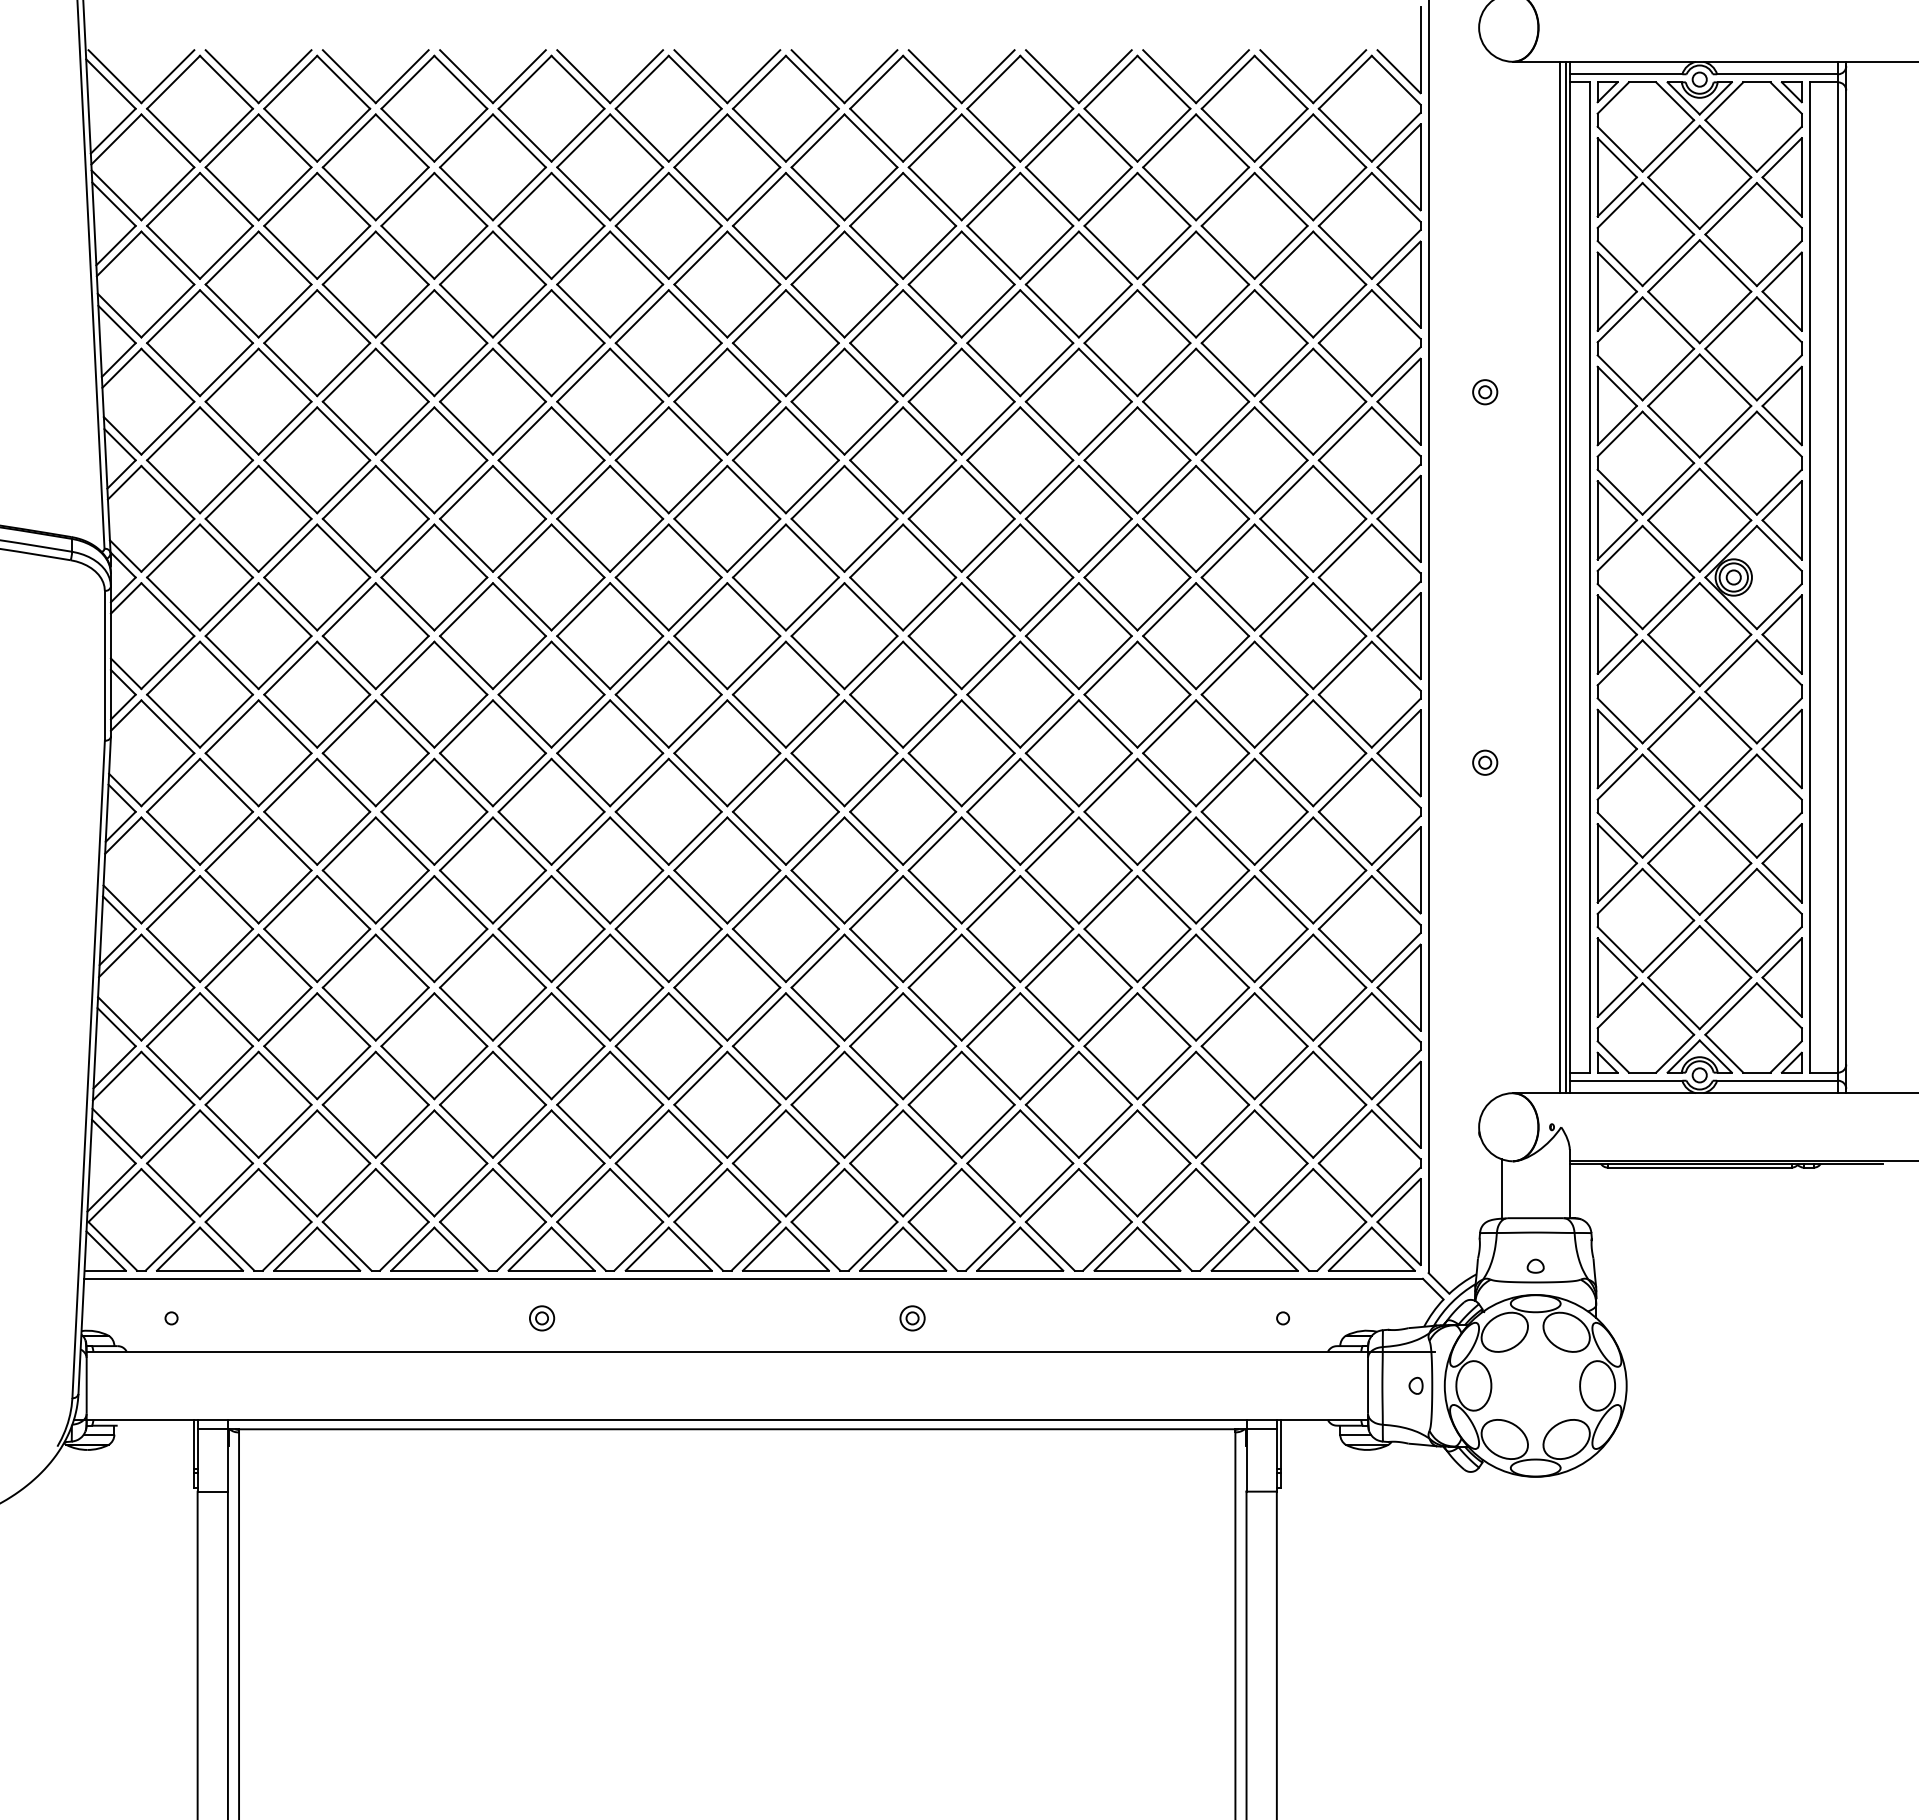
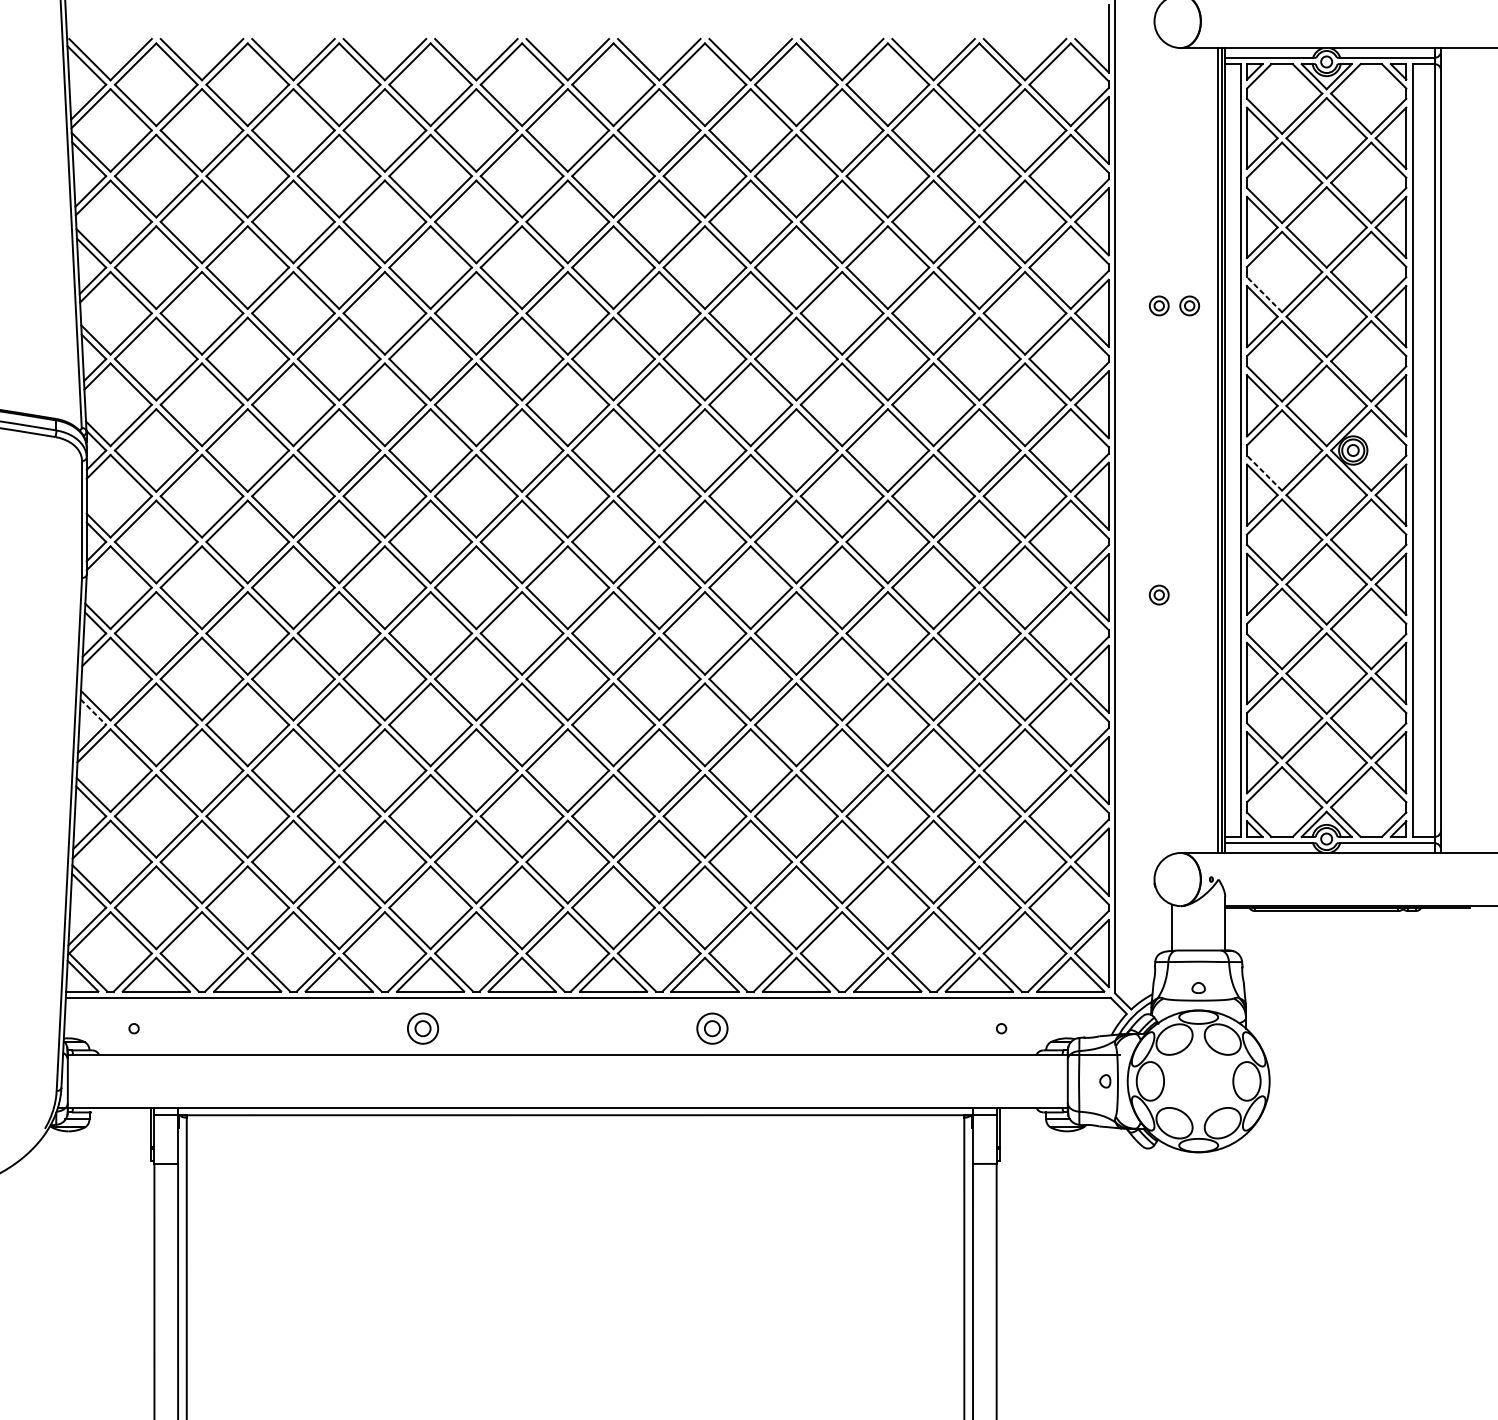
line: (1620, 377) -> (1264, 294), solid -> dashed
part: (1524, 392) -> (1189, 306), added
line: (1620, 606) -> (1264, 473), solid -> dashed
line: (119, 913) -> (93, 712), solid -> dashed
part: (542, 1318) -> (423, 1028), size x1.6
part: (912, 1318) -> (712, 1028), size x1.6

